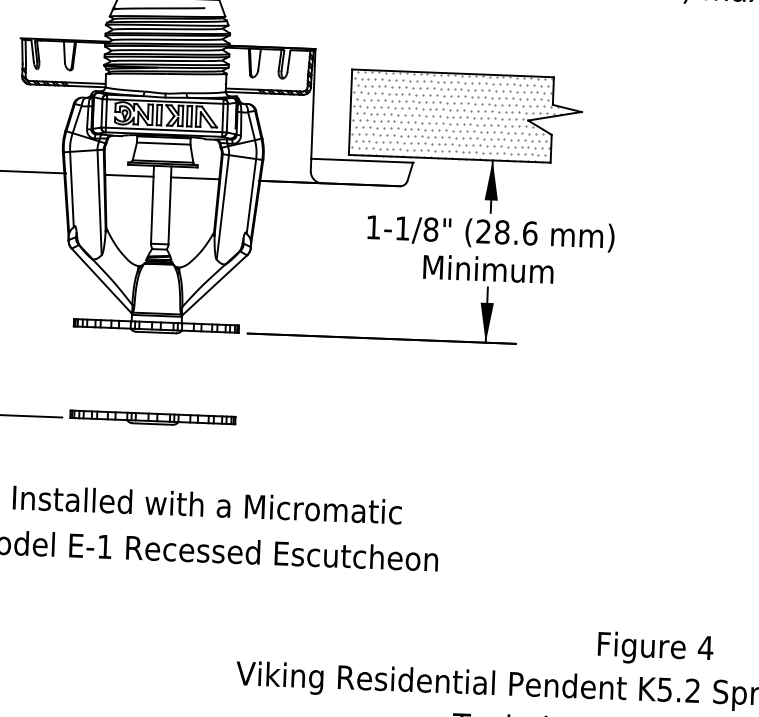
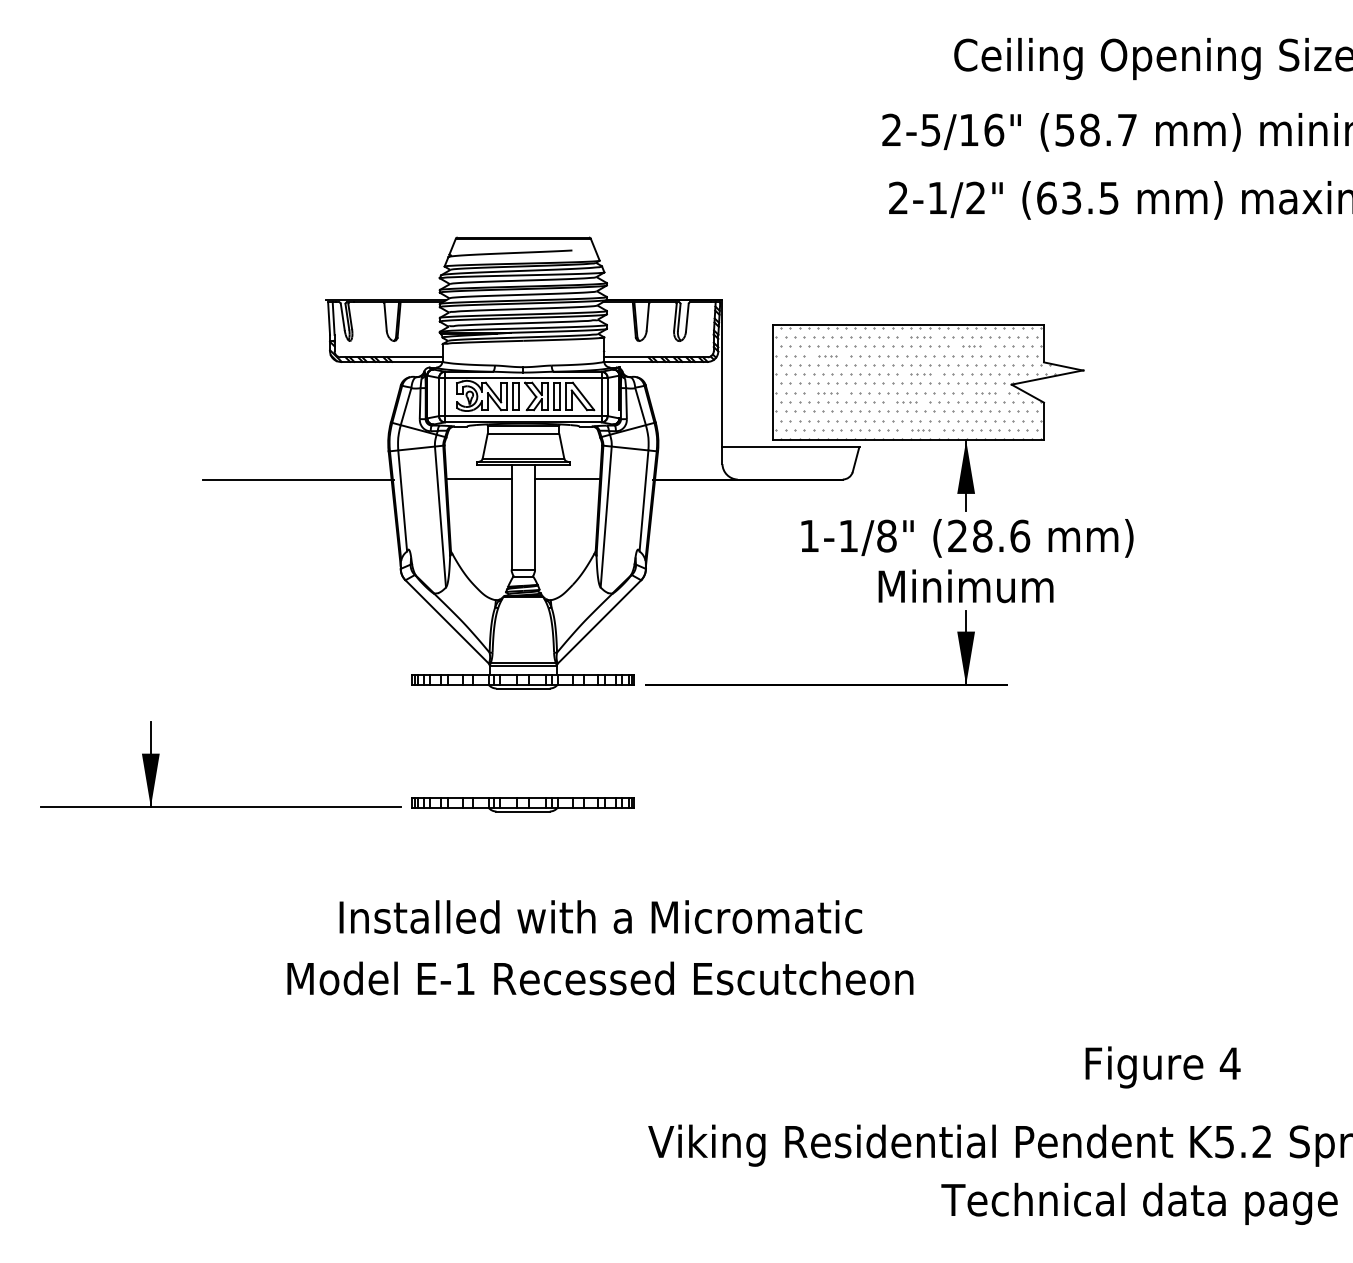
part: (461, 82) -> (920, 337), size x0.7
part: (499, 90) -> (971, 346), size x0.6
part: (392, 94) -> (827, 356), size x0.6
part: (460, 110) -> (920, 374), size x0.7
part: (390, 121) -> (827, 393), size x0.7
part: (508, 126) -> (985, 393), size x0.7
part: (449, 130) -> (906, 402), size x0.7
part: (459, 152) -> (920, 430), size x0.6
text: (655, 648) -> (1162, 1067), moved

